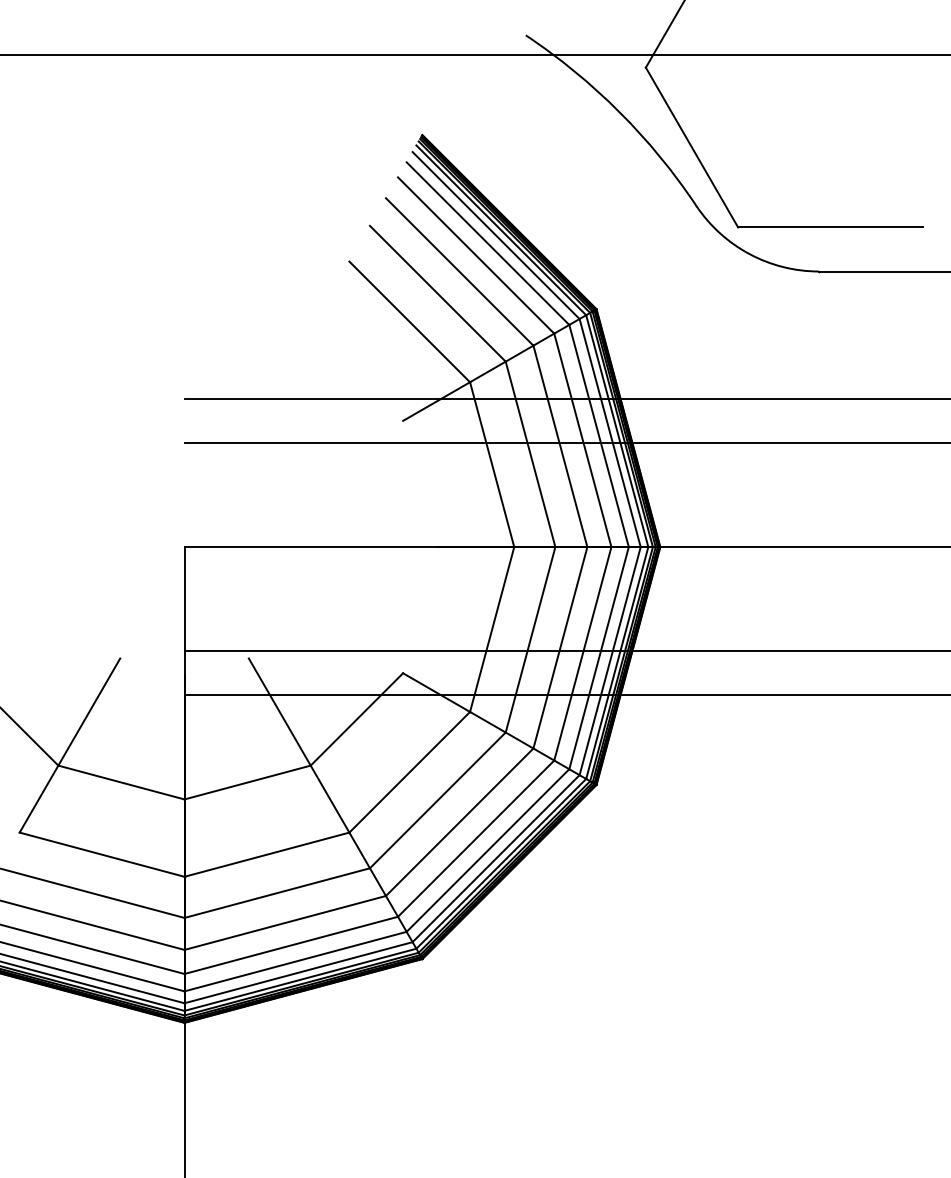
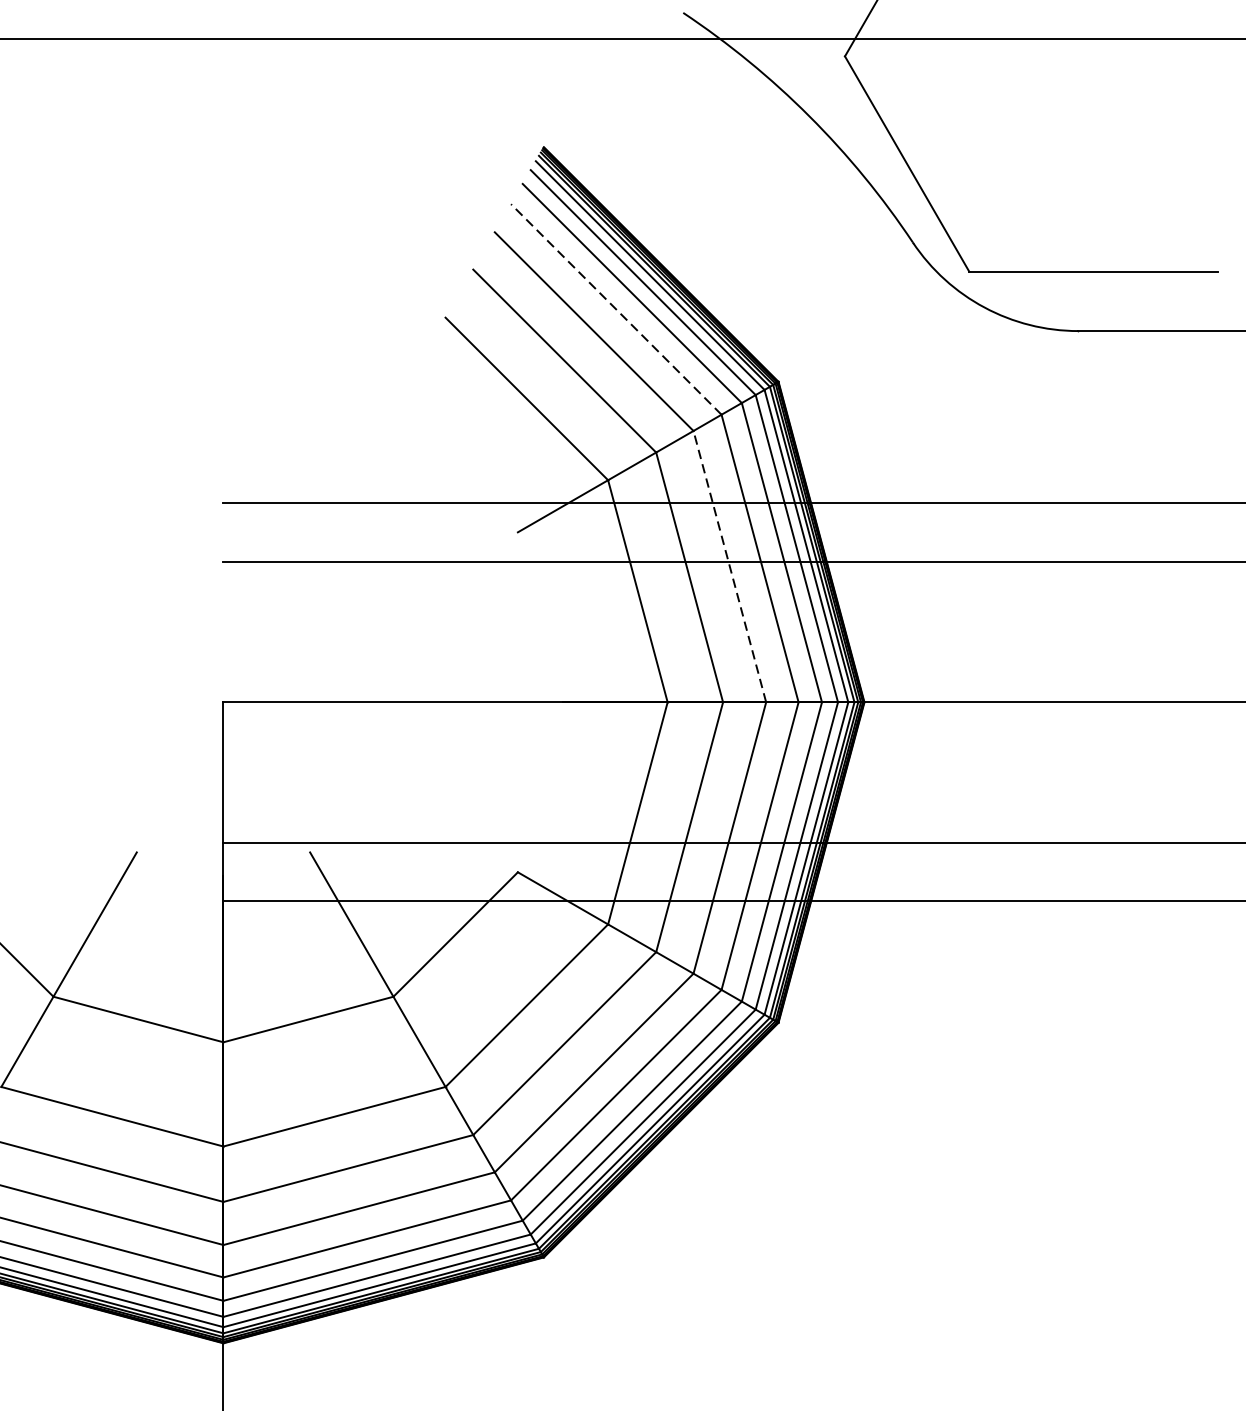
line: (475, 255) -> (615, 309), solid -> dashed
line: (560, 445) -> (729, 565), solid -> dashed

